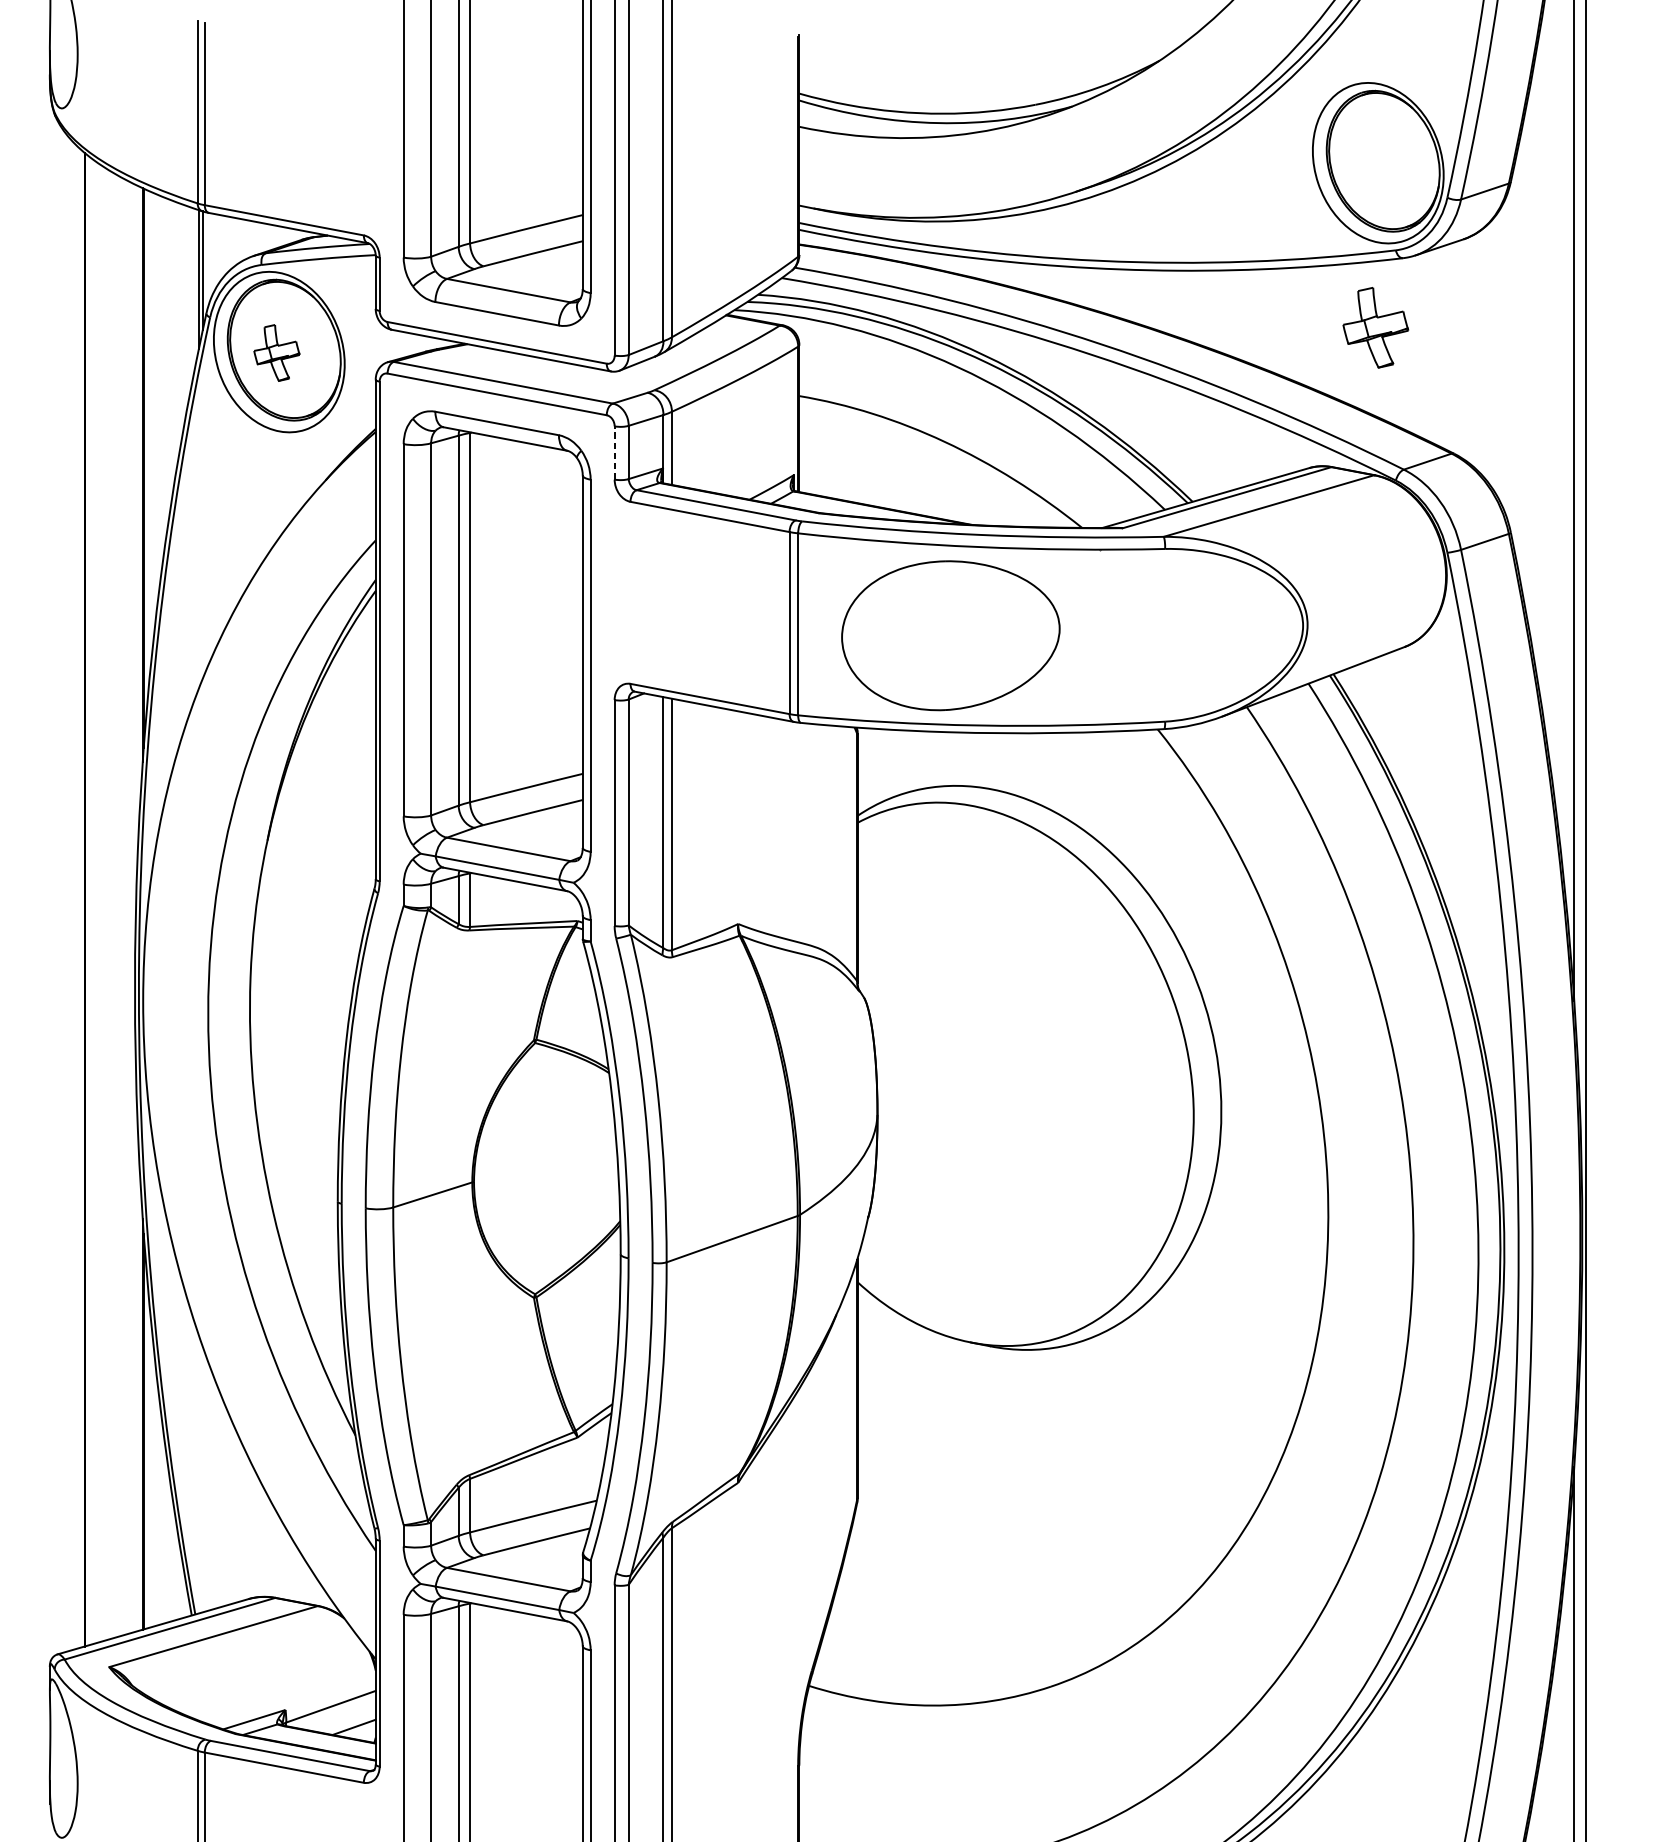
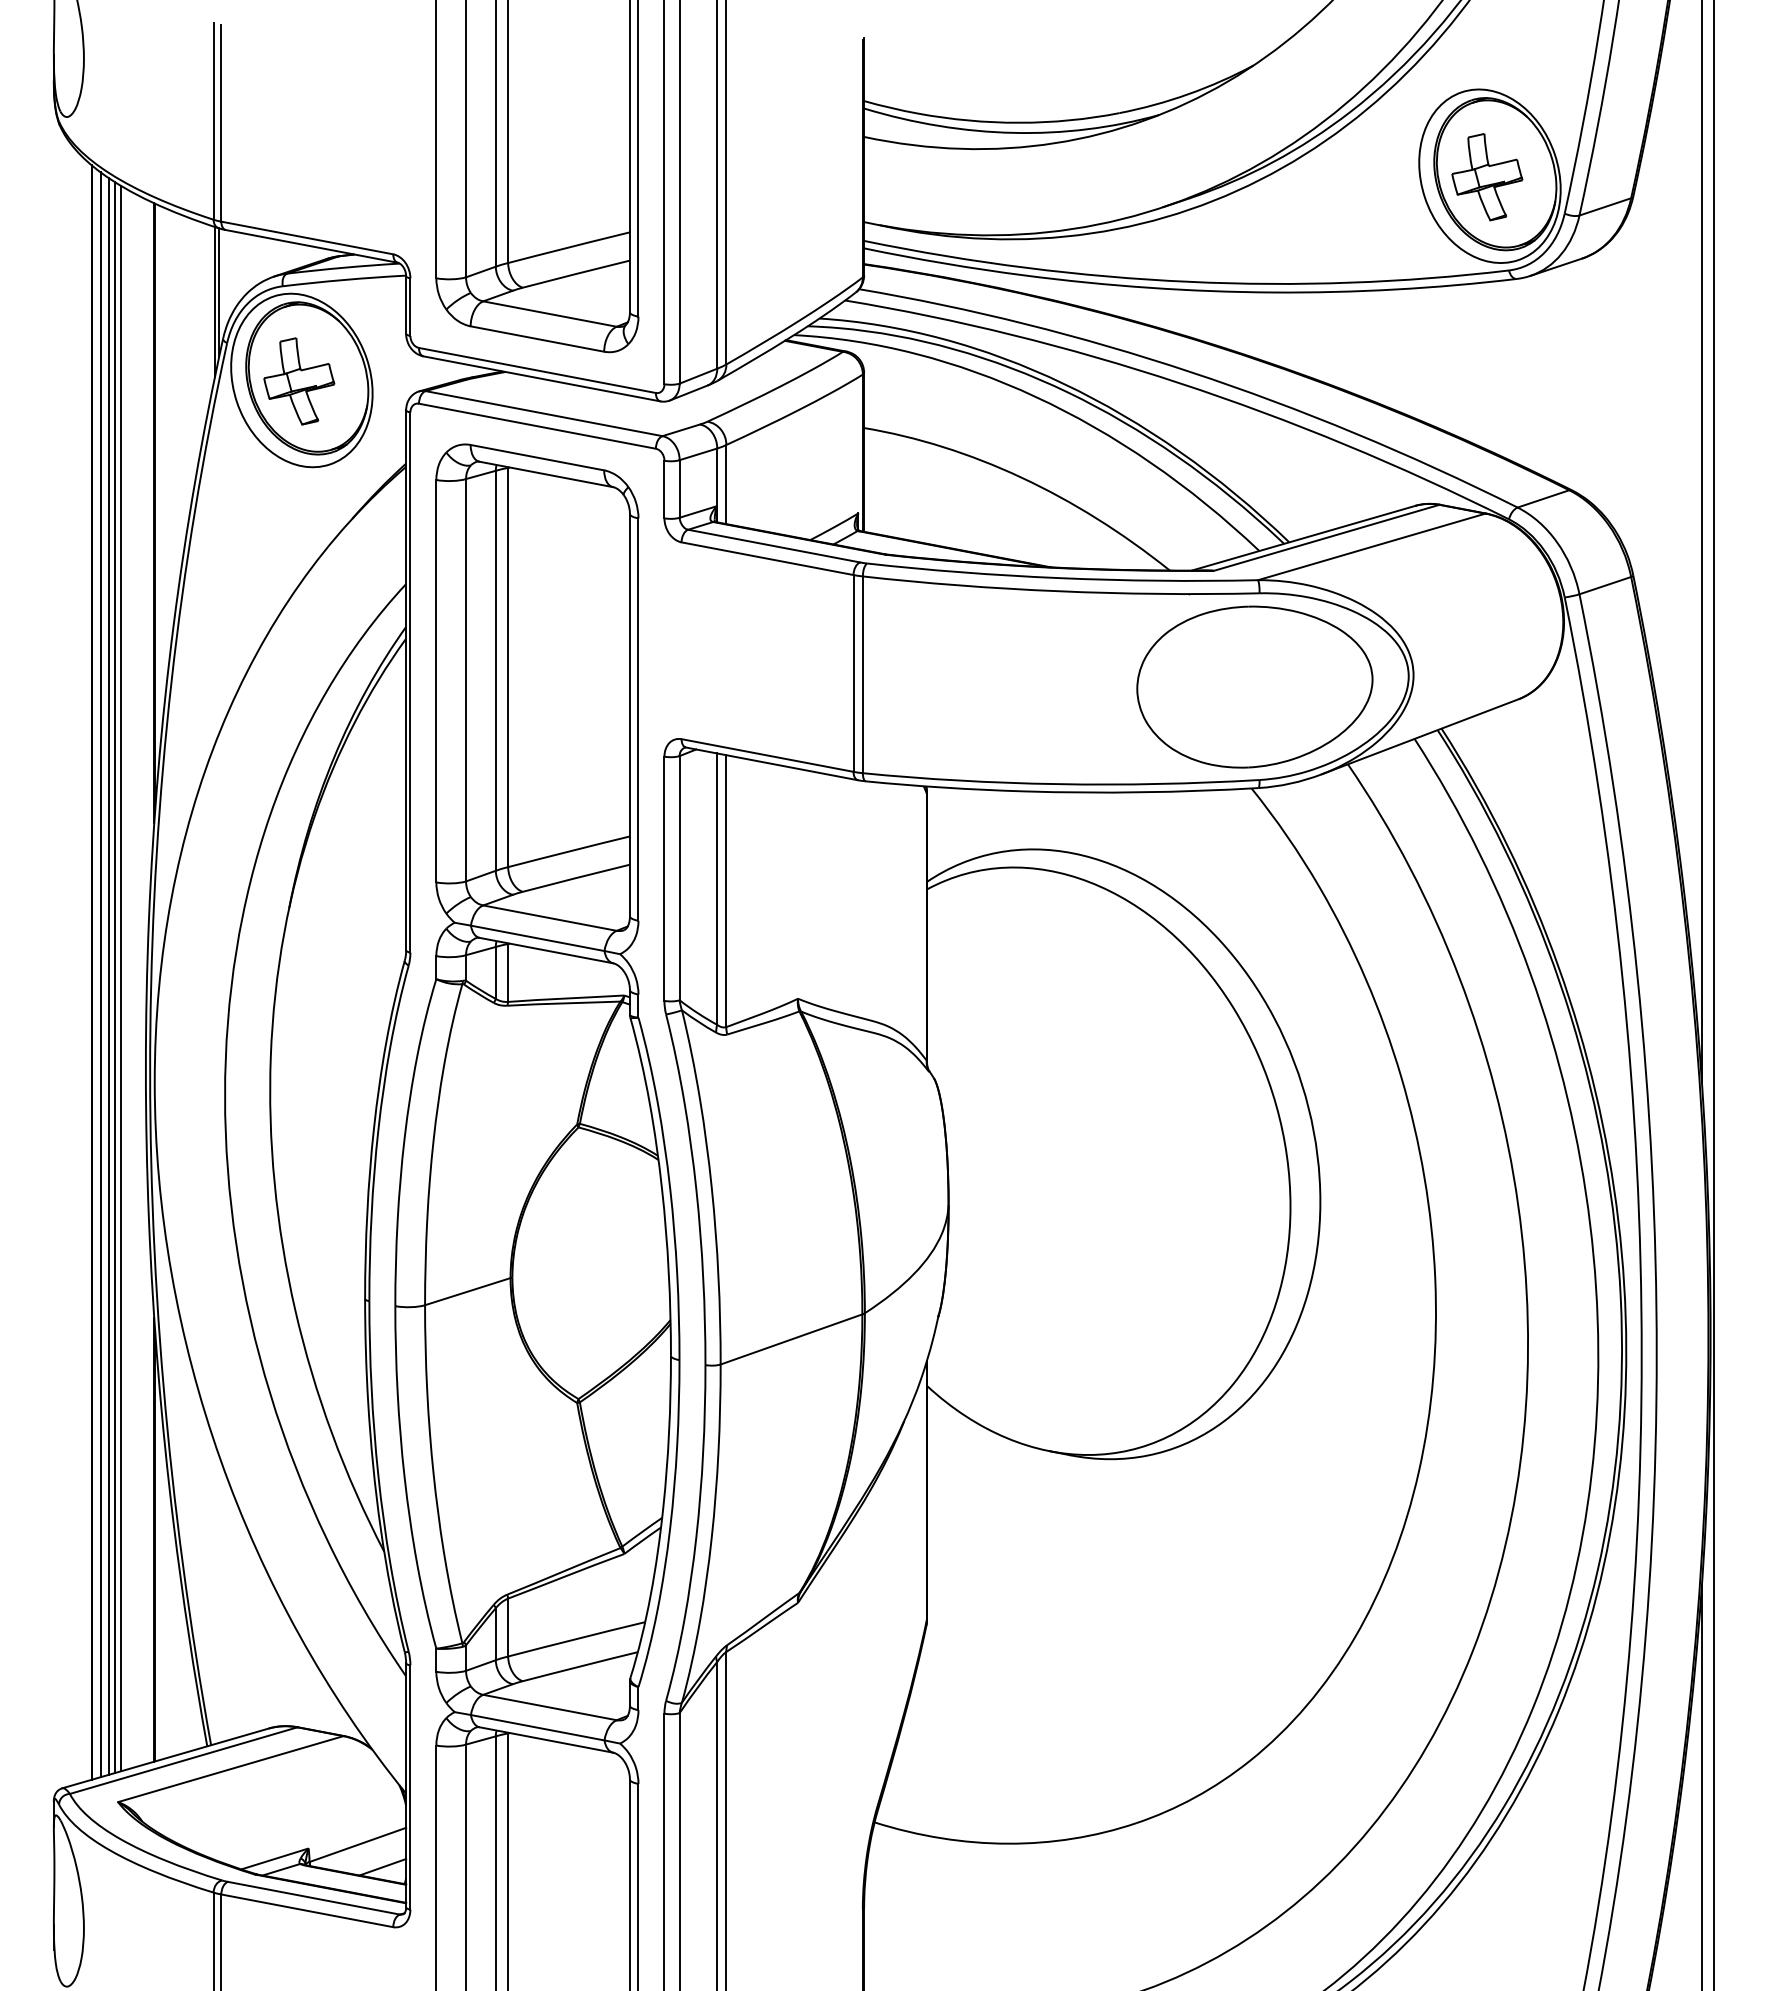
part: (1375, 328) -> (1487, 177), moved
part: (277, 353) -> (299, 381), size x1.43
line: (614, 452) -> (664, 489), dashed -> solid
part: (950, 635) -> (1254, 686), moved
line: (93, 901) -> (100, 974), added
line: (100, 903) -> (108, 976), added
line: (106, 904) -> (115, 977), added
line: (112, 905) -> (121, 978), added

